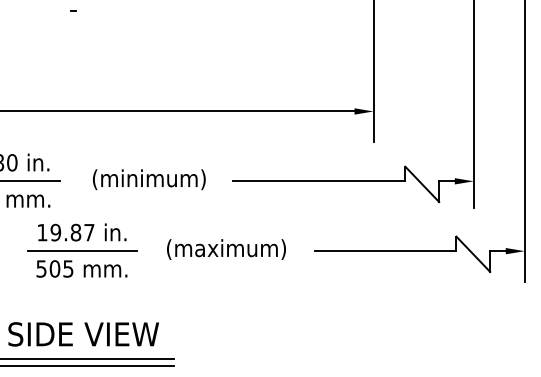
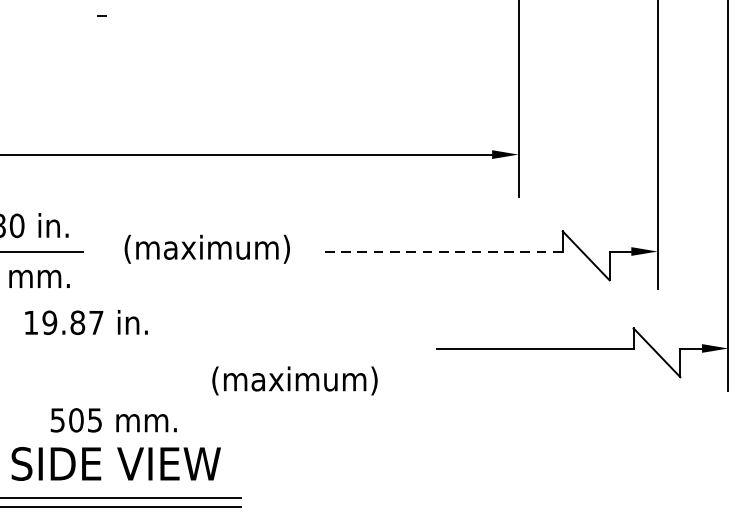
text: (148, 179) -> (206, 249), (minimum) -> (maximum)
line: (319, 181) -> (443, 251), solid -> dashed
text: (82, 232) -> (86, 322), moved
text: (226, 249) -> (295, 380), moved
line: (81, 251) -> (113, 348), removed
text: (81, 268) -> (113, 419), moved

